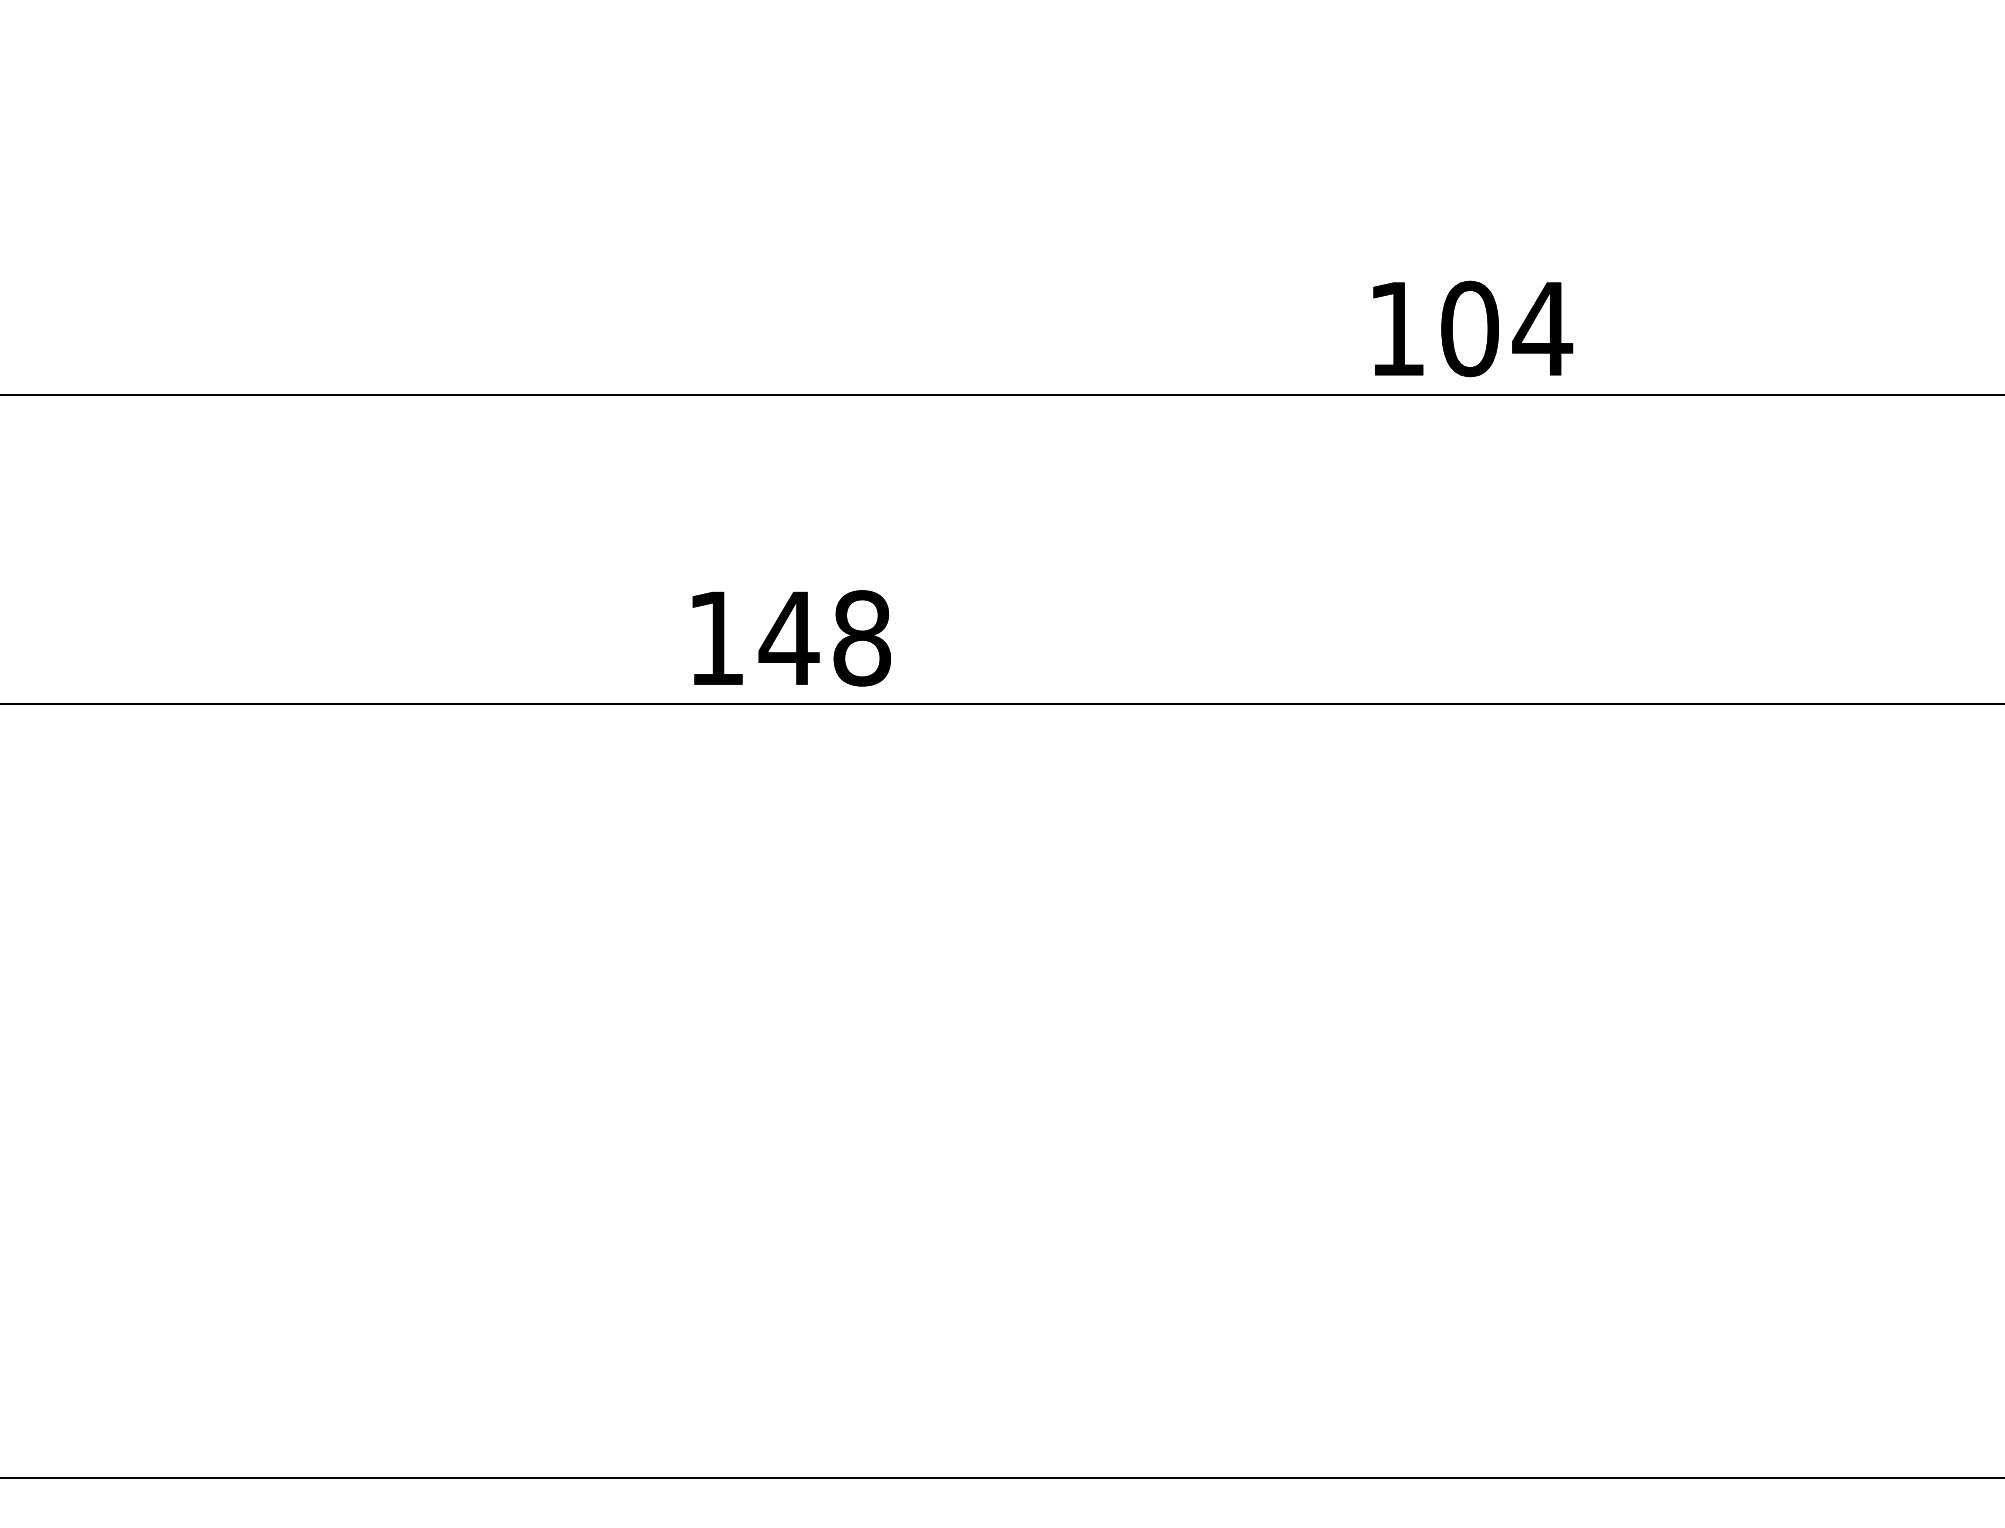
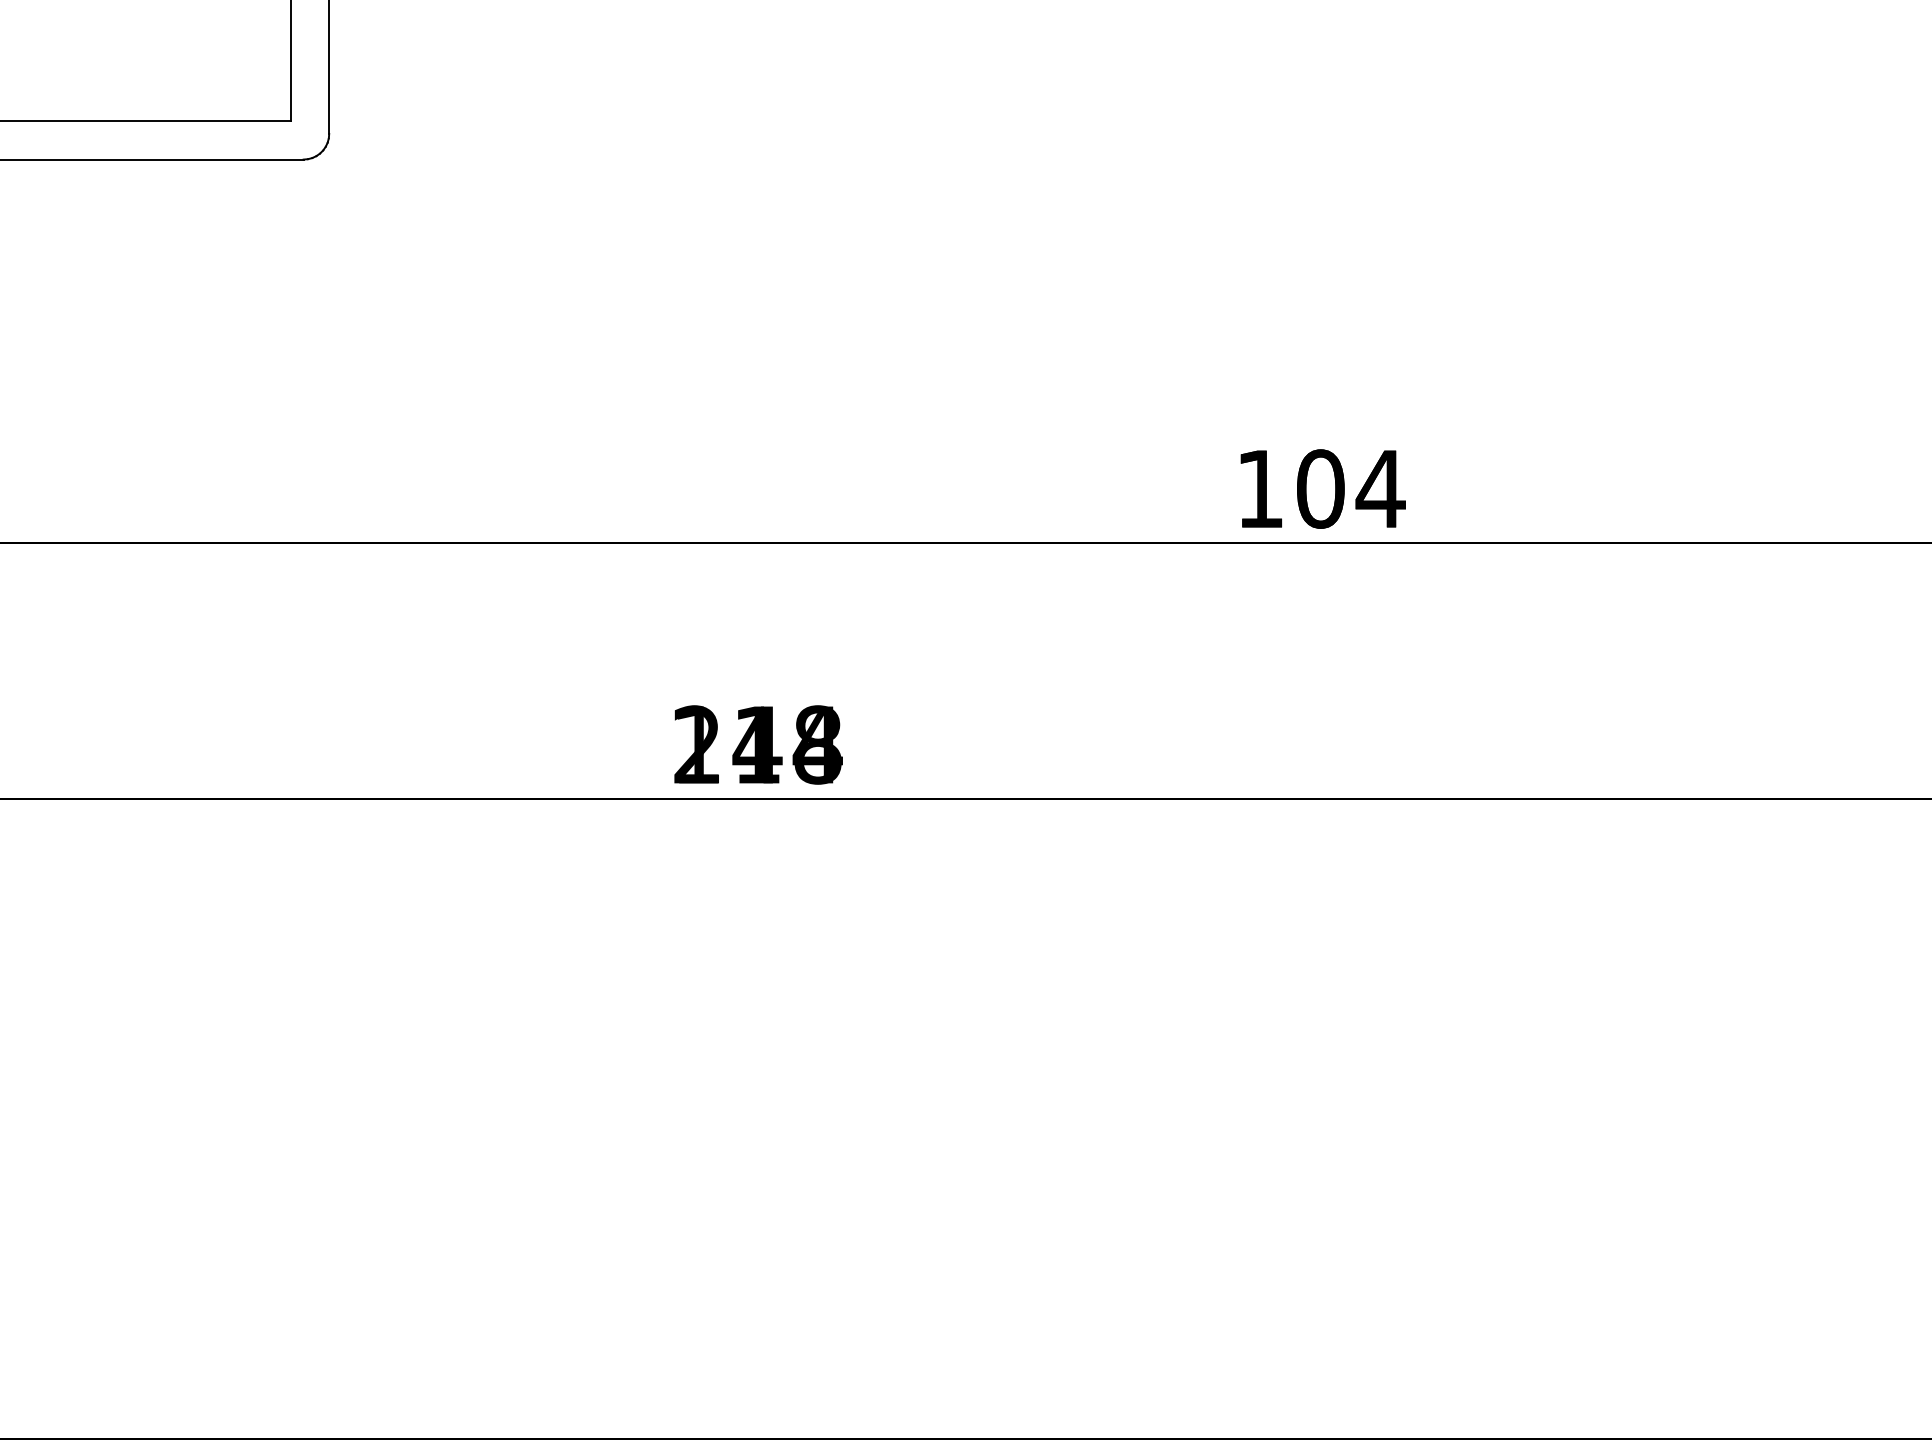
text: (790, 637) -> (758, 744), 148 -> 214

